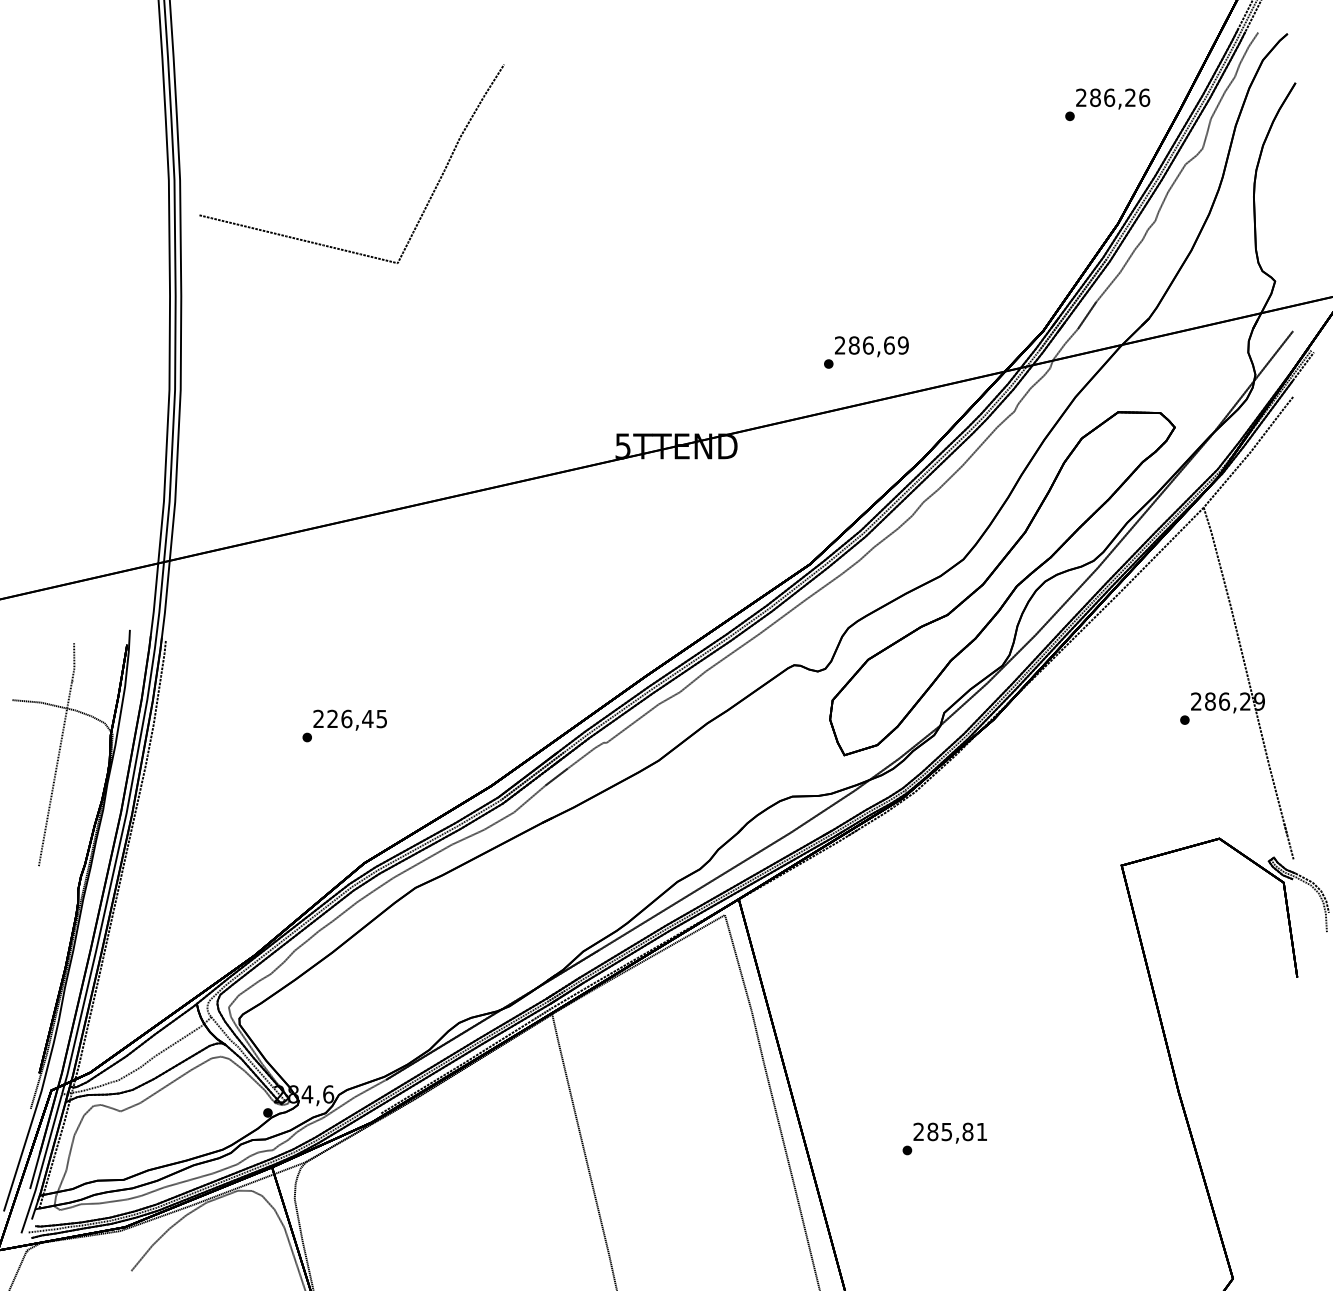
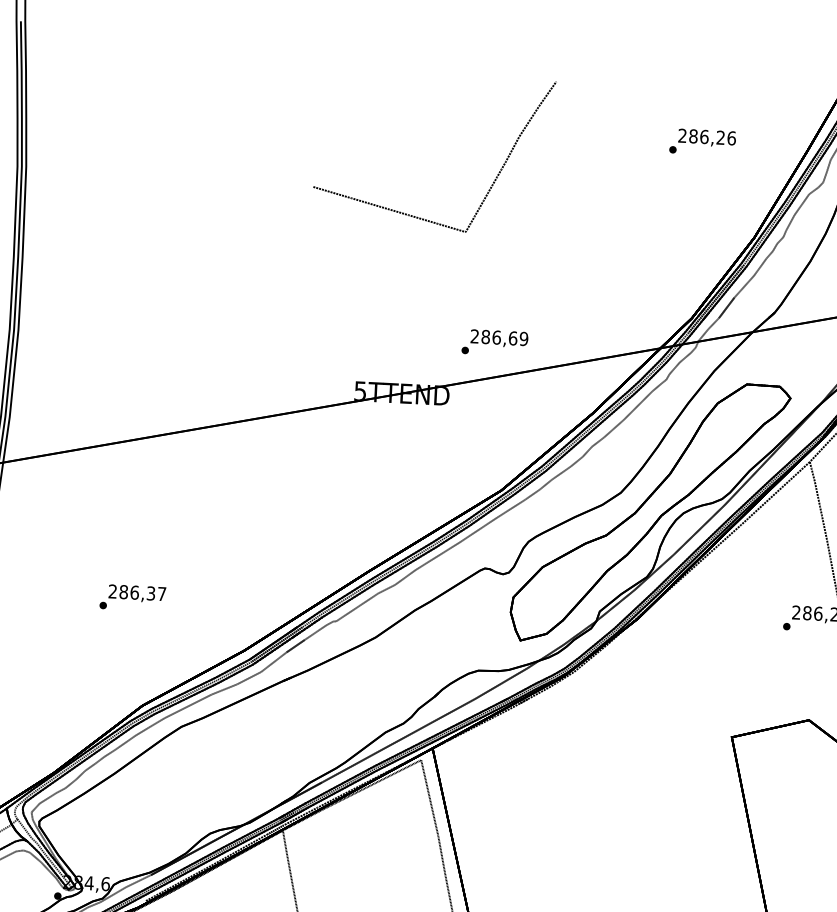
text: (1107, 104) -> (702, 142), moved
curve: (332, 246) -> (415, 216), moved
text: (866, 352) -> (495, 342), moved
text: (356, 718) -> (142, 592), 226,45 -> 286,37

